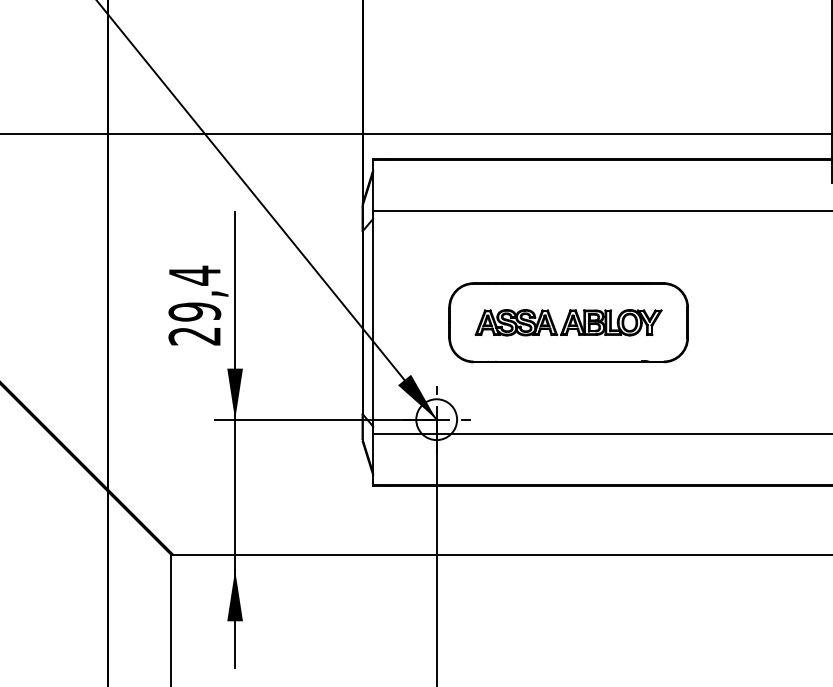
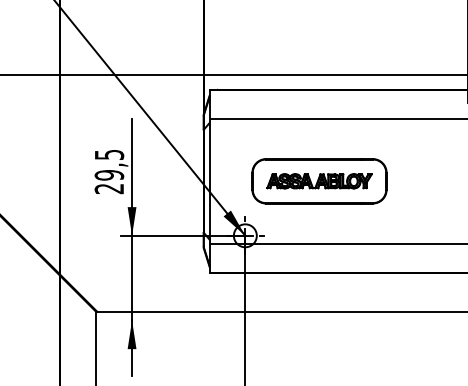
text: (194, 275) -> (109, 154), 29,4 -> 29,5

